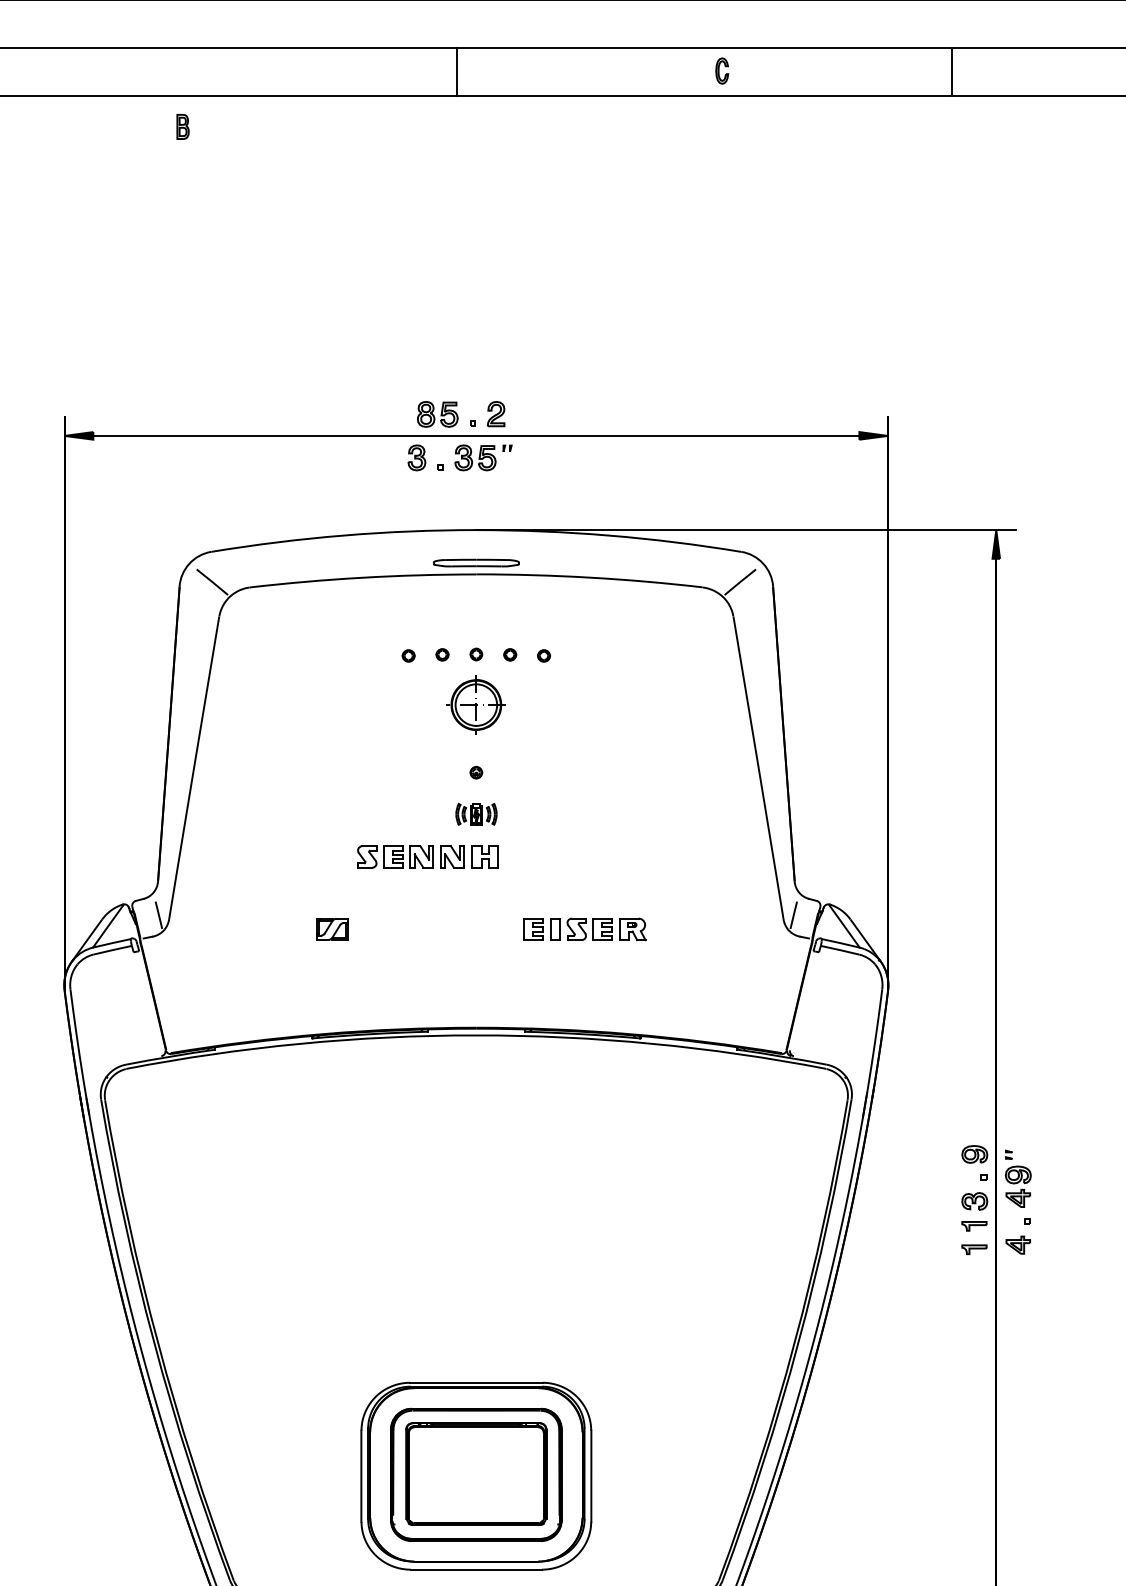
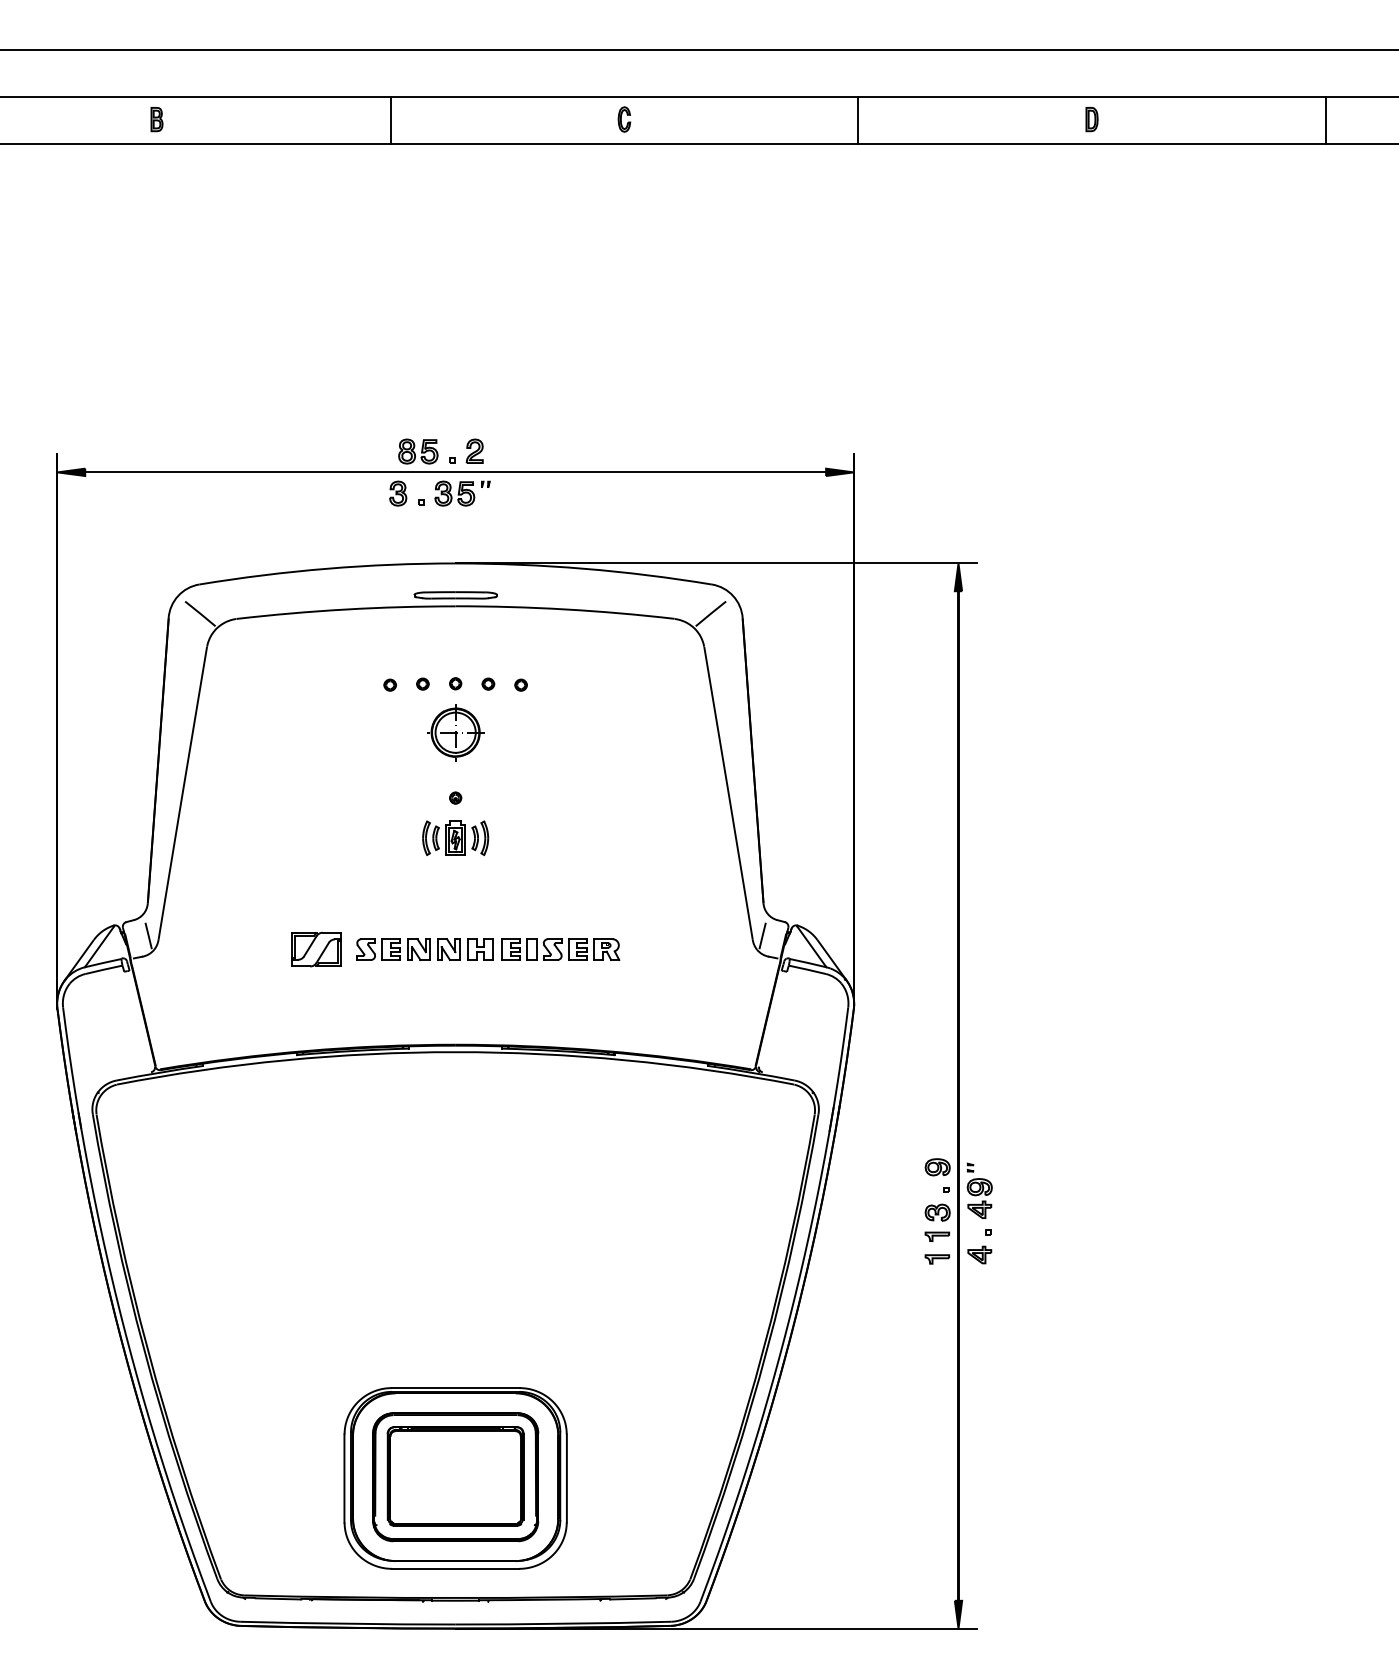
part: (722, 71) -> (624, 119), moved
line: (456, 72) -> (390, 120), moved
line: (952, 72) -> (858, 120), moved
part: (182, 126) -> (156, 119), moved
part: (476, 814) -> (455, 838), size x1.67
part: (427, 856) -> (424, 949), moved
part: (332, 929) -> (316, 949), size x1.67

